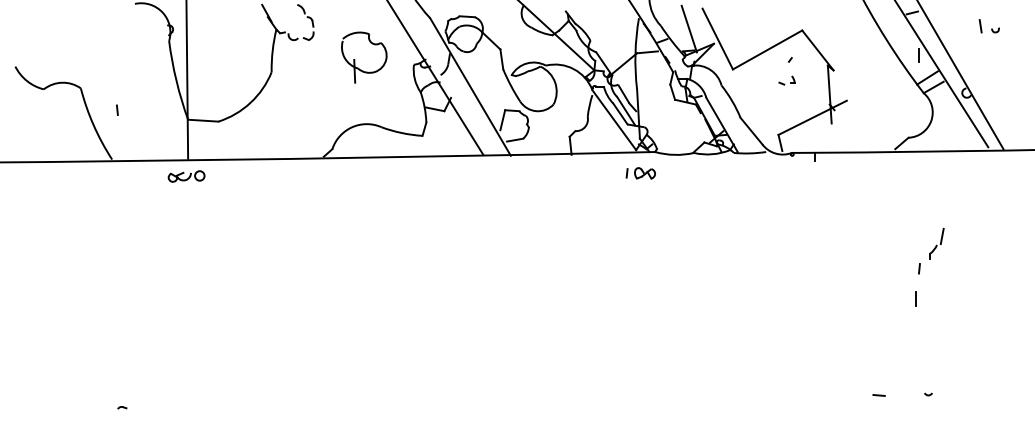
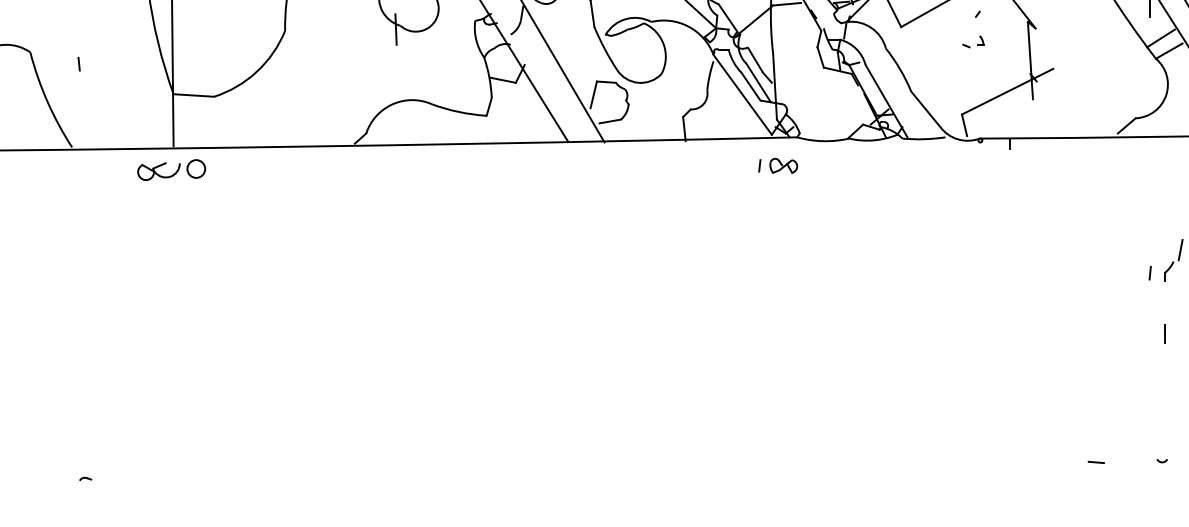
line: (117, 109) -> (79, 63), moved
part: (186, 176) -> (171, 170), size x1.4
line: (919, 268) -> (1150, 272), moved
line: (915, 298) -> (1163, 332), moved

